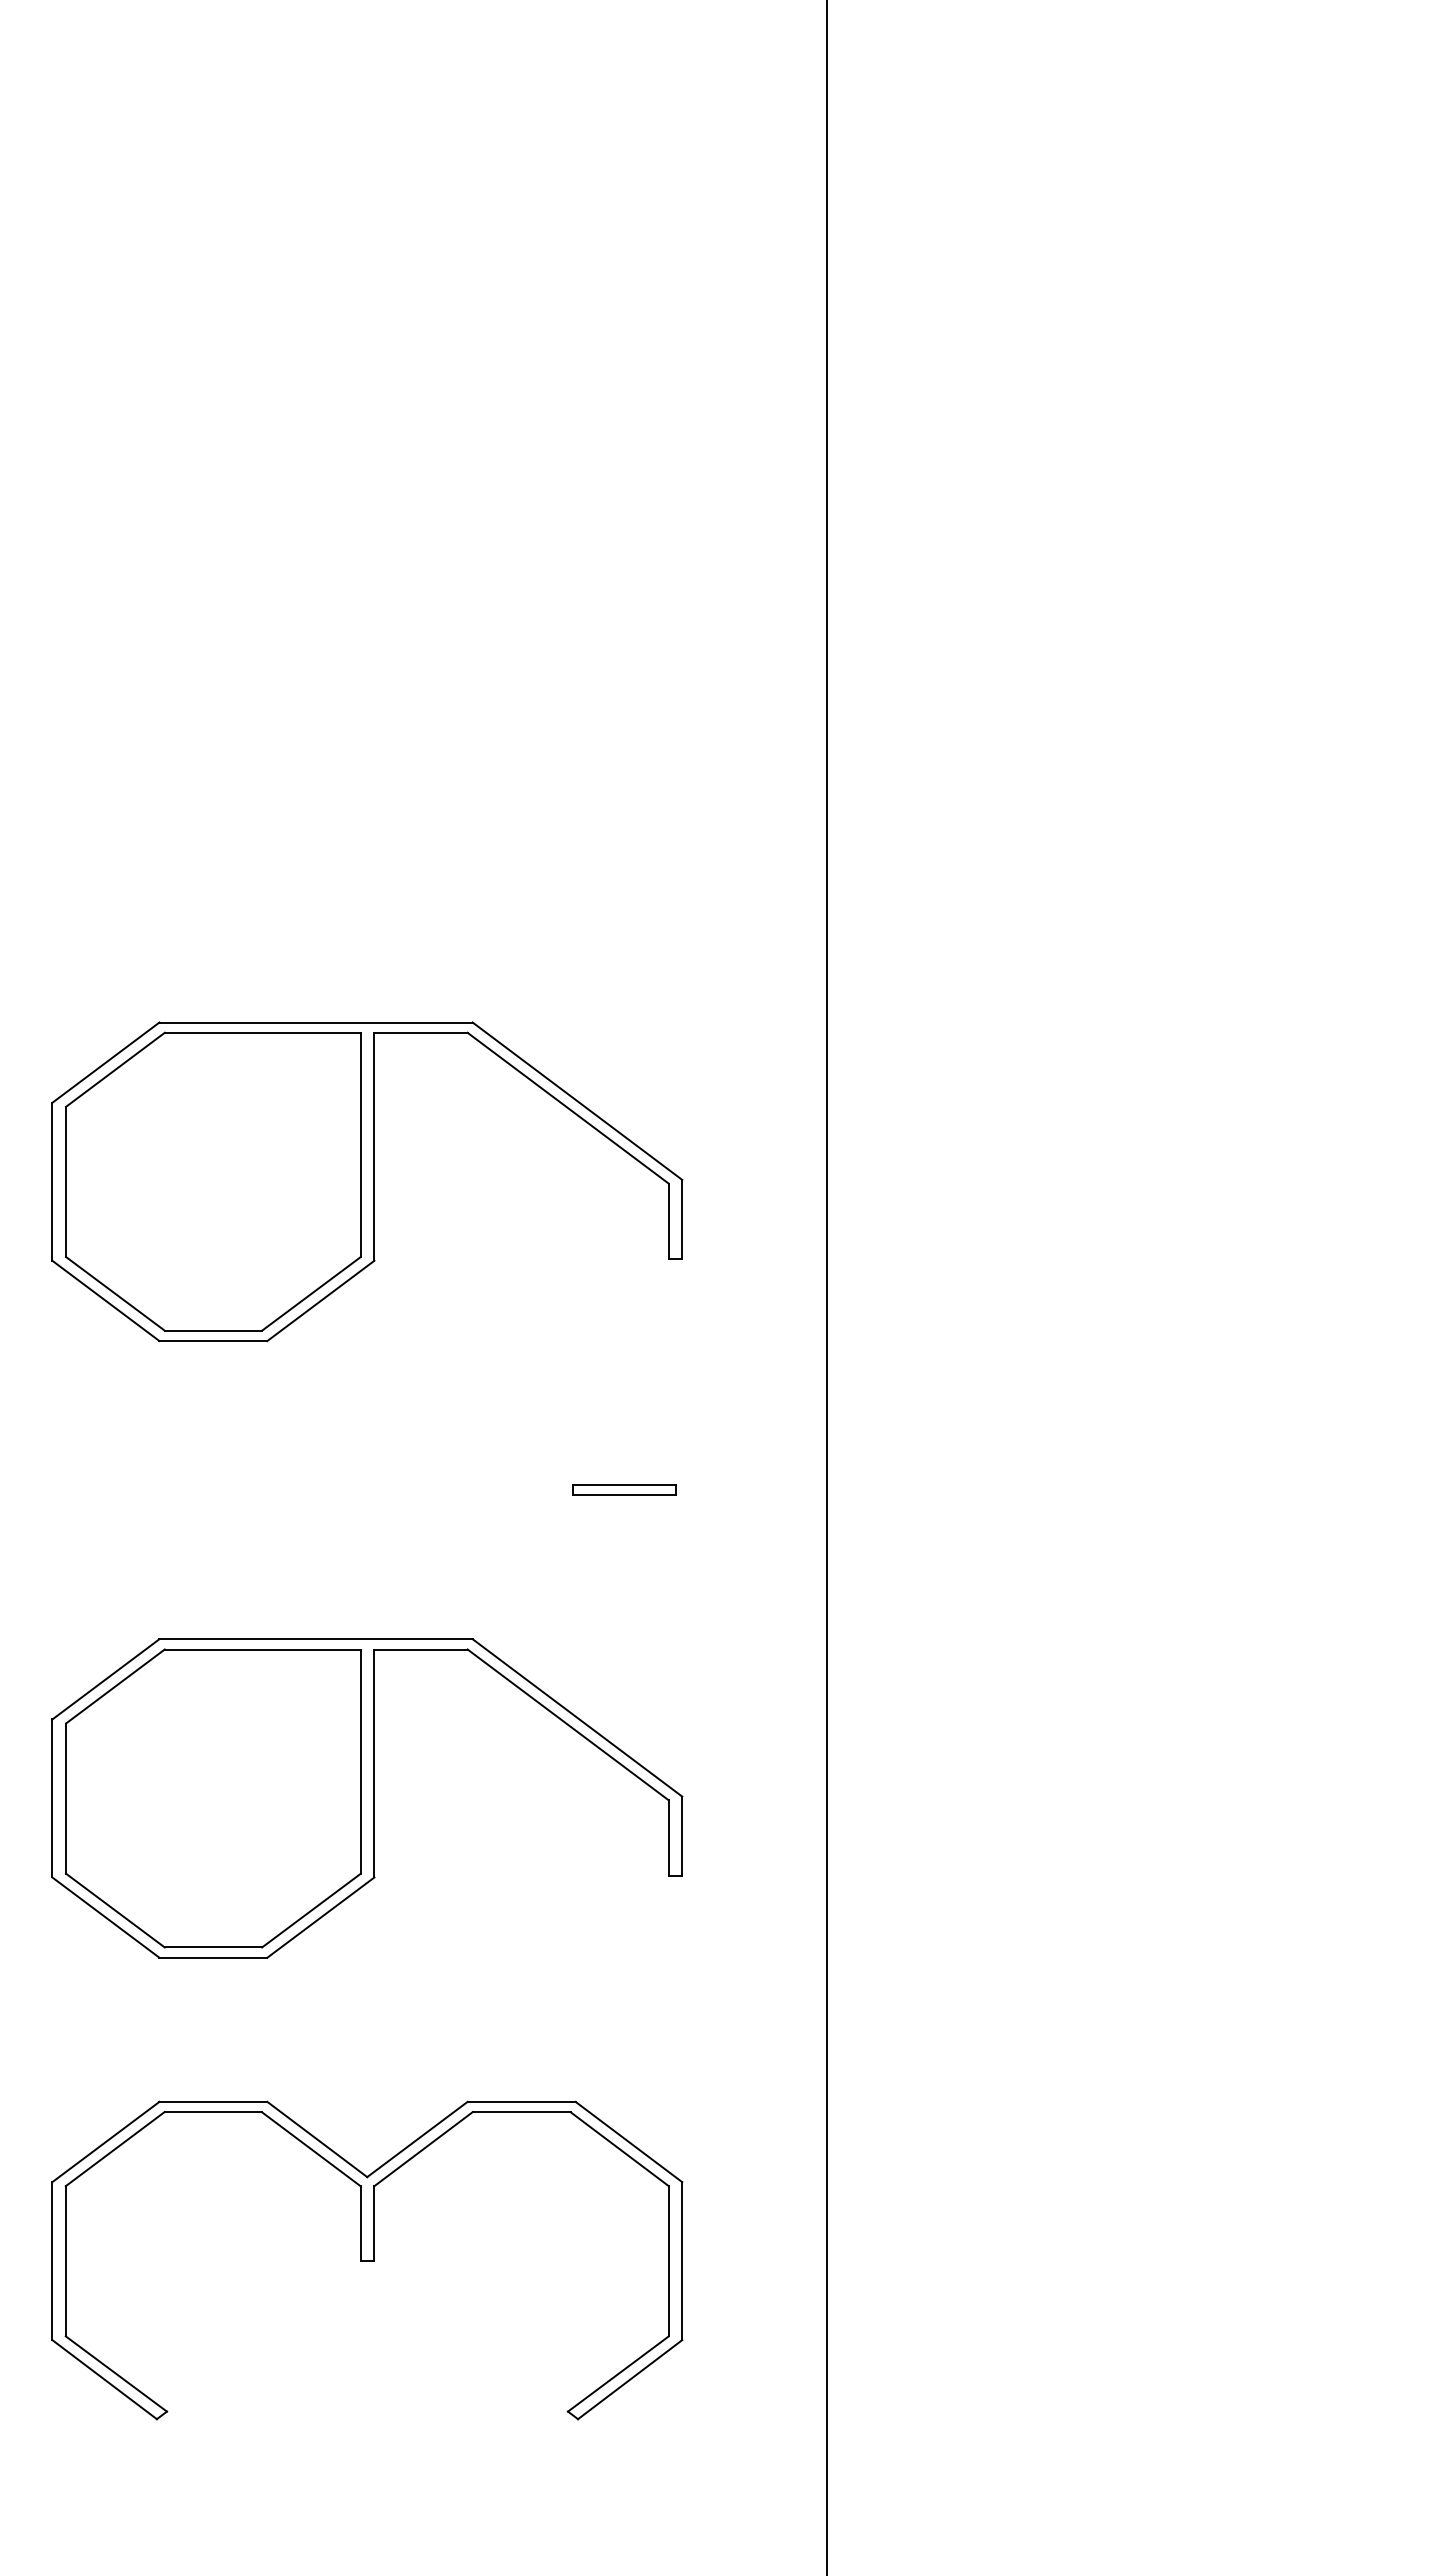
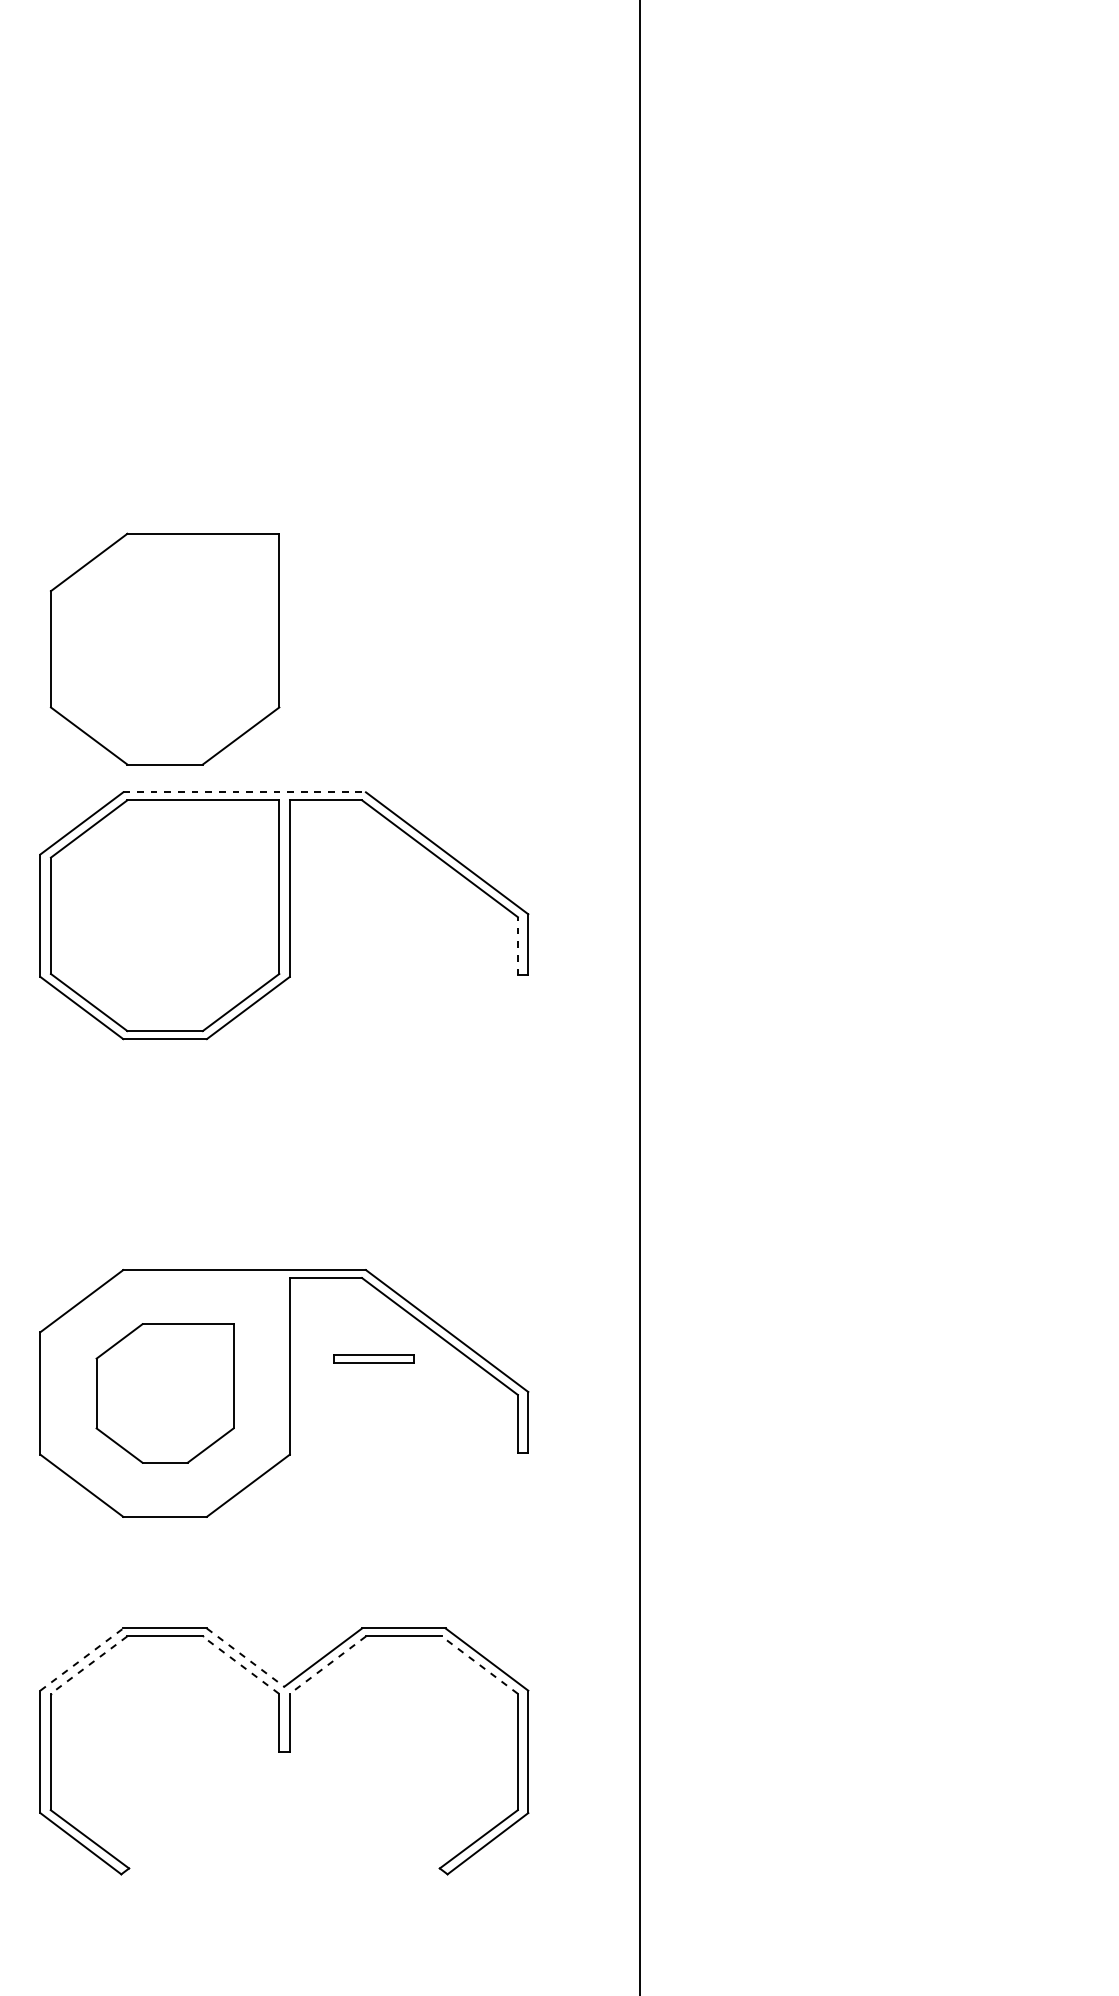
part: (213, 837) -> (165, 648), added
line: (316, 1022) -> (244, 792), solid -> dashed
line: (668, 1221) -> (517, 946), solid -> dashed
part: (624, 1489) -> (373, 1358), moved
part: (213, 1798) -> (165, 1393), size x0.6
line: (317, 2139) -> (245, 1657), solid -> dashed
line: (105, 2141) -> (81, 1659), solid -> dashed
line: (115, 2149) -> (89, 1665), solid -> dashed
line: (311, 2149) -> (241, 1665), solid -> dashed
line: (423, 2149) -> (327, 1665), solid -> dashed
line: (619, 2149) -> (479, 1665), solid -> dashed

